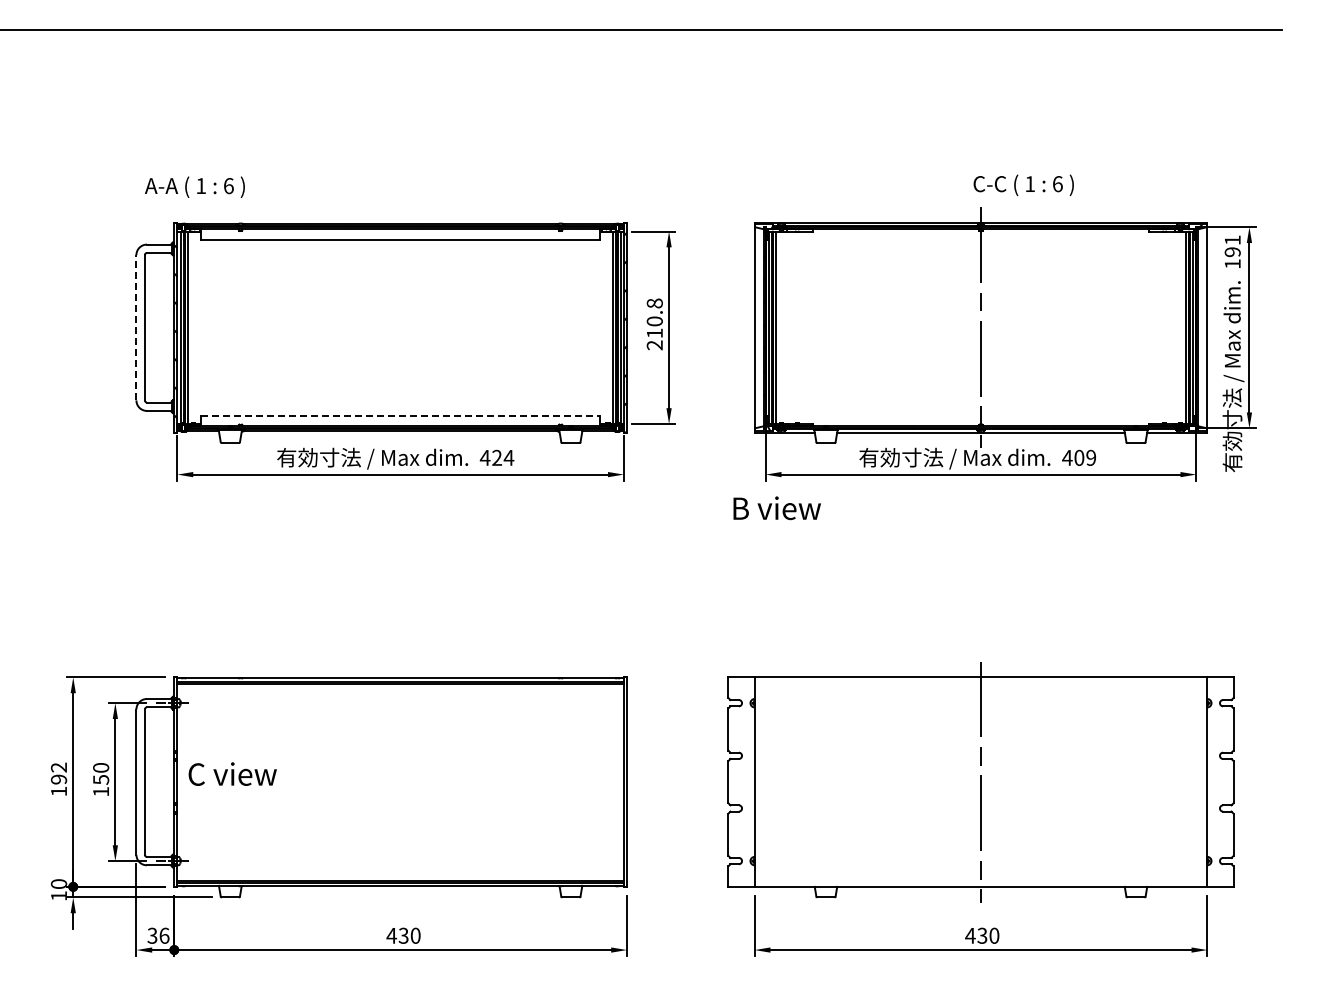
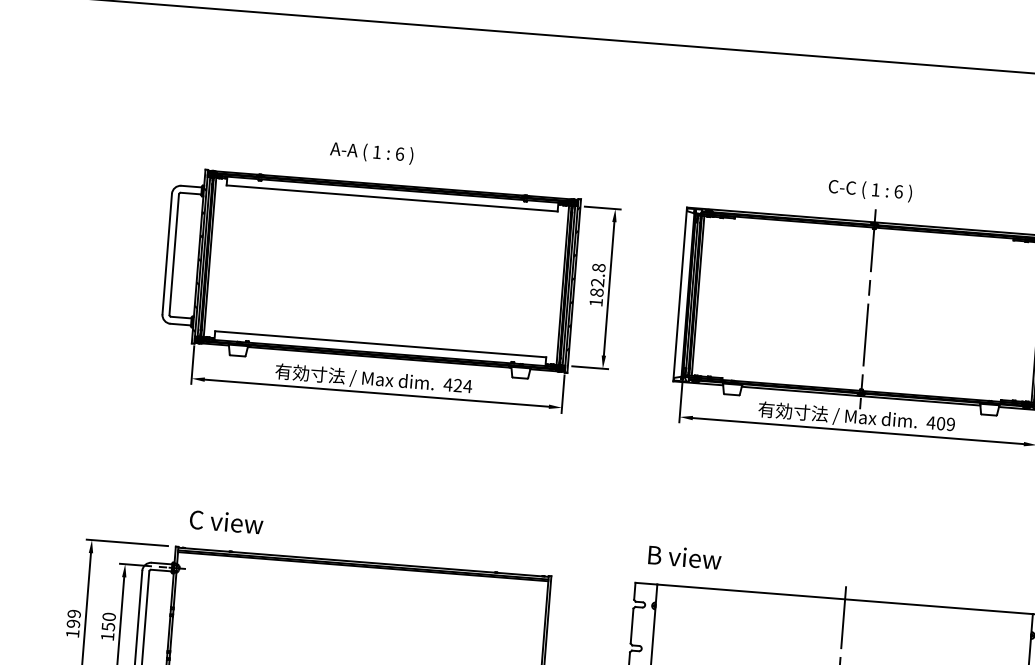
text: (1023, 184) -> (870, 189), moved
text: (194, 186) -> (371, 152), moved
line: (136, 327) -> (167, 253), dashed -> solid
text: (654, 333) -> (596, 292), 210.8 -> 182.8
line: (401, 415) -> (381, 344), dashed -> solid
text: (776, 508) -> (684, 557), moved
text: (59, 767) -> (74, 613), 192 -> 199
text: (232, 773) -> (226, 521), moved

